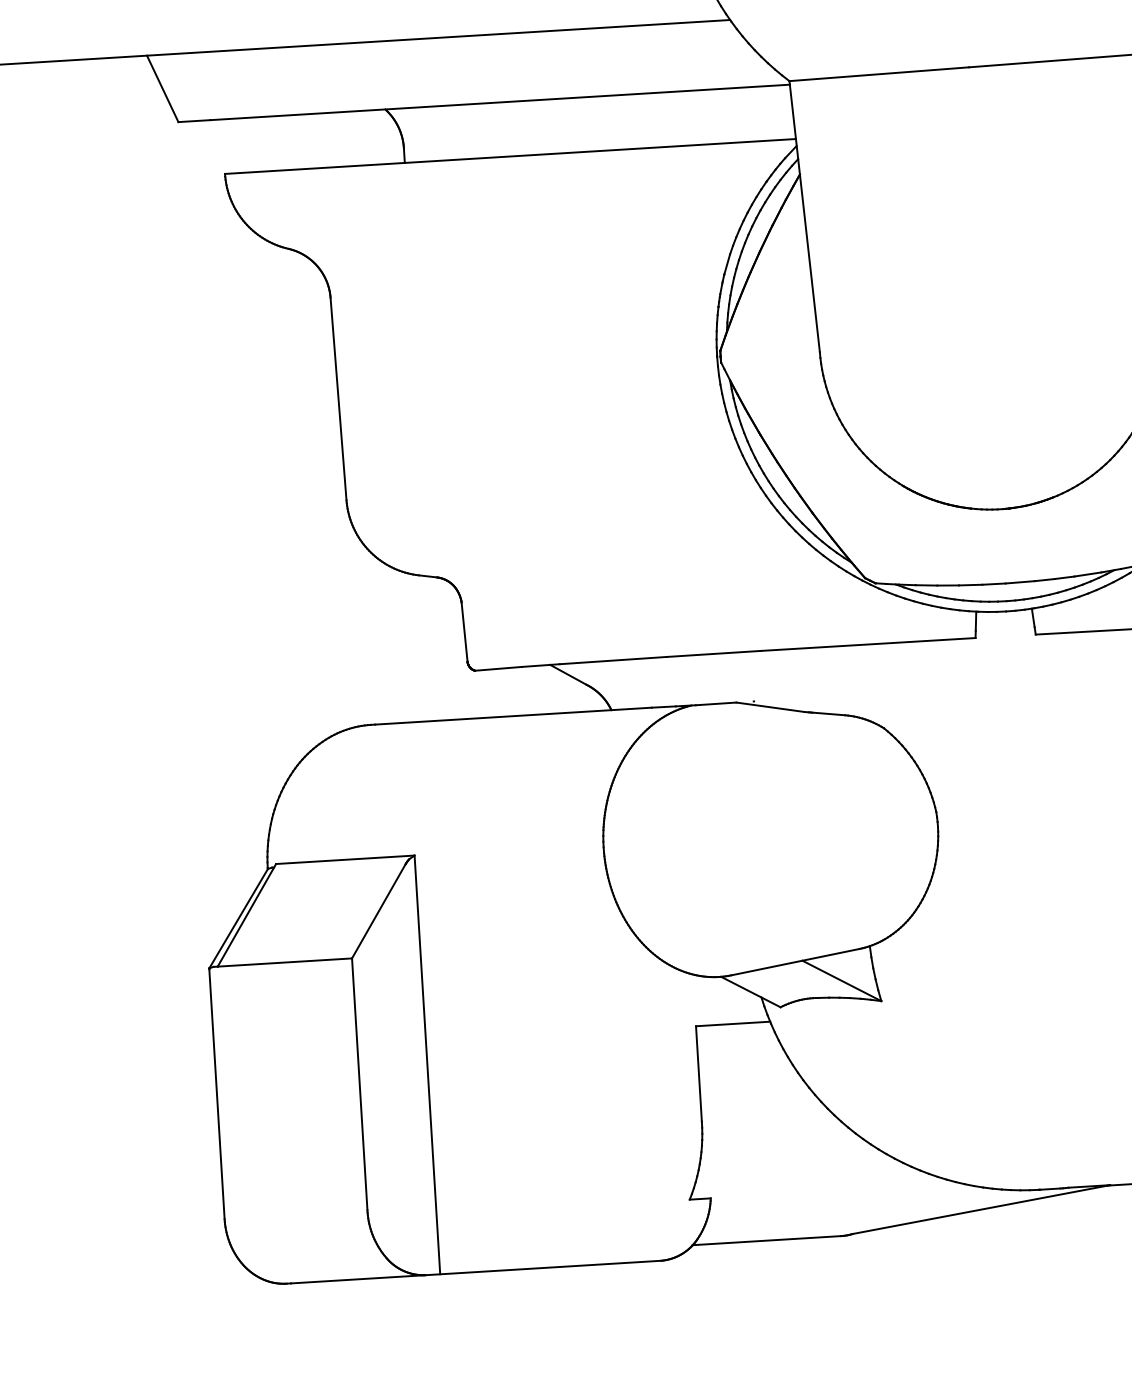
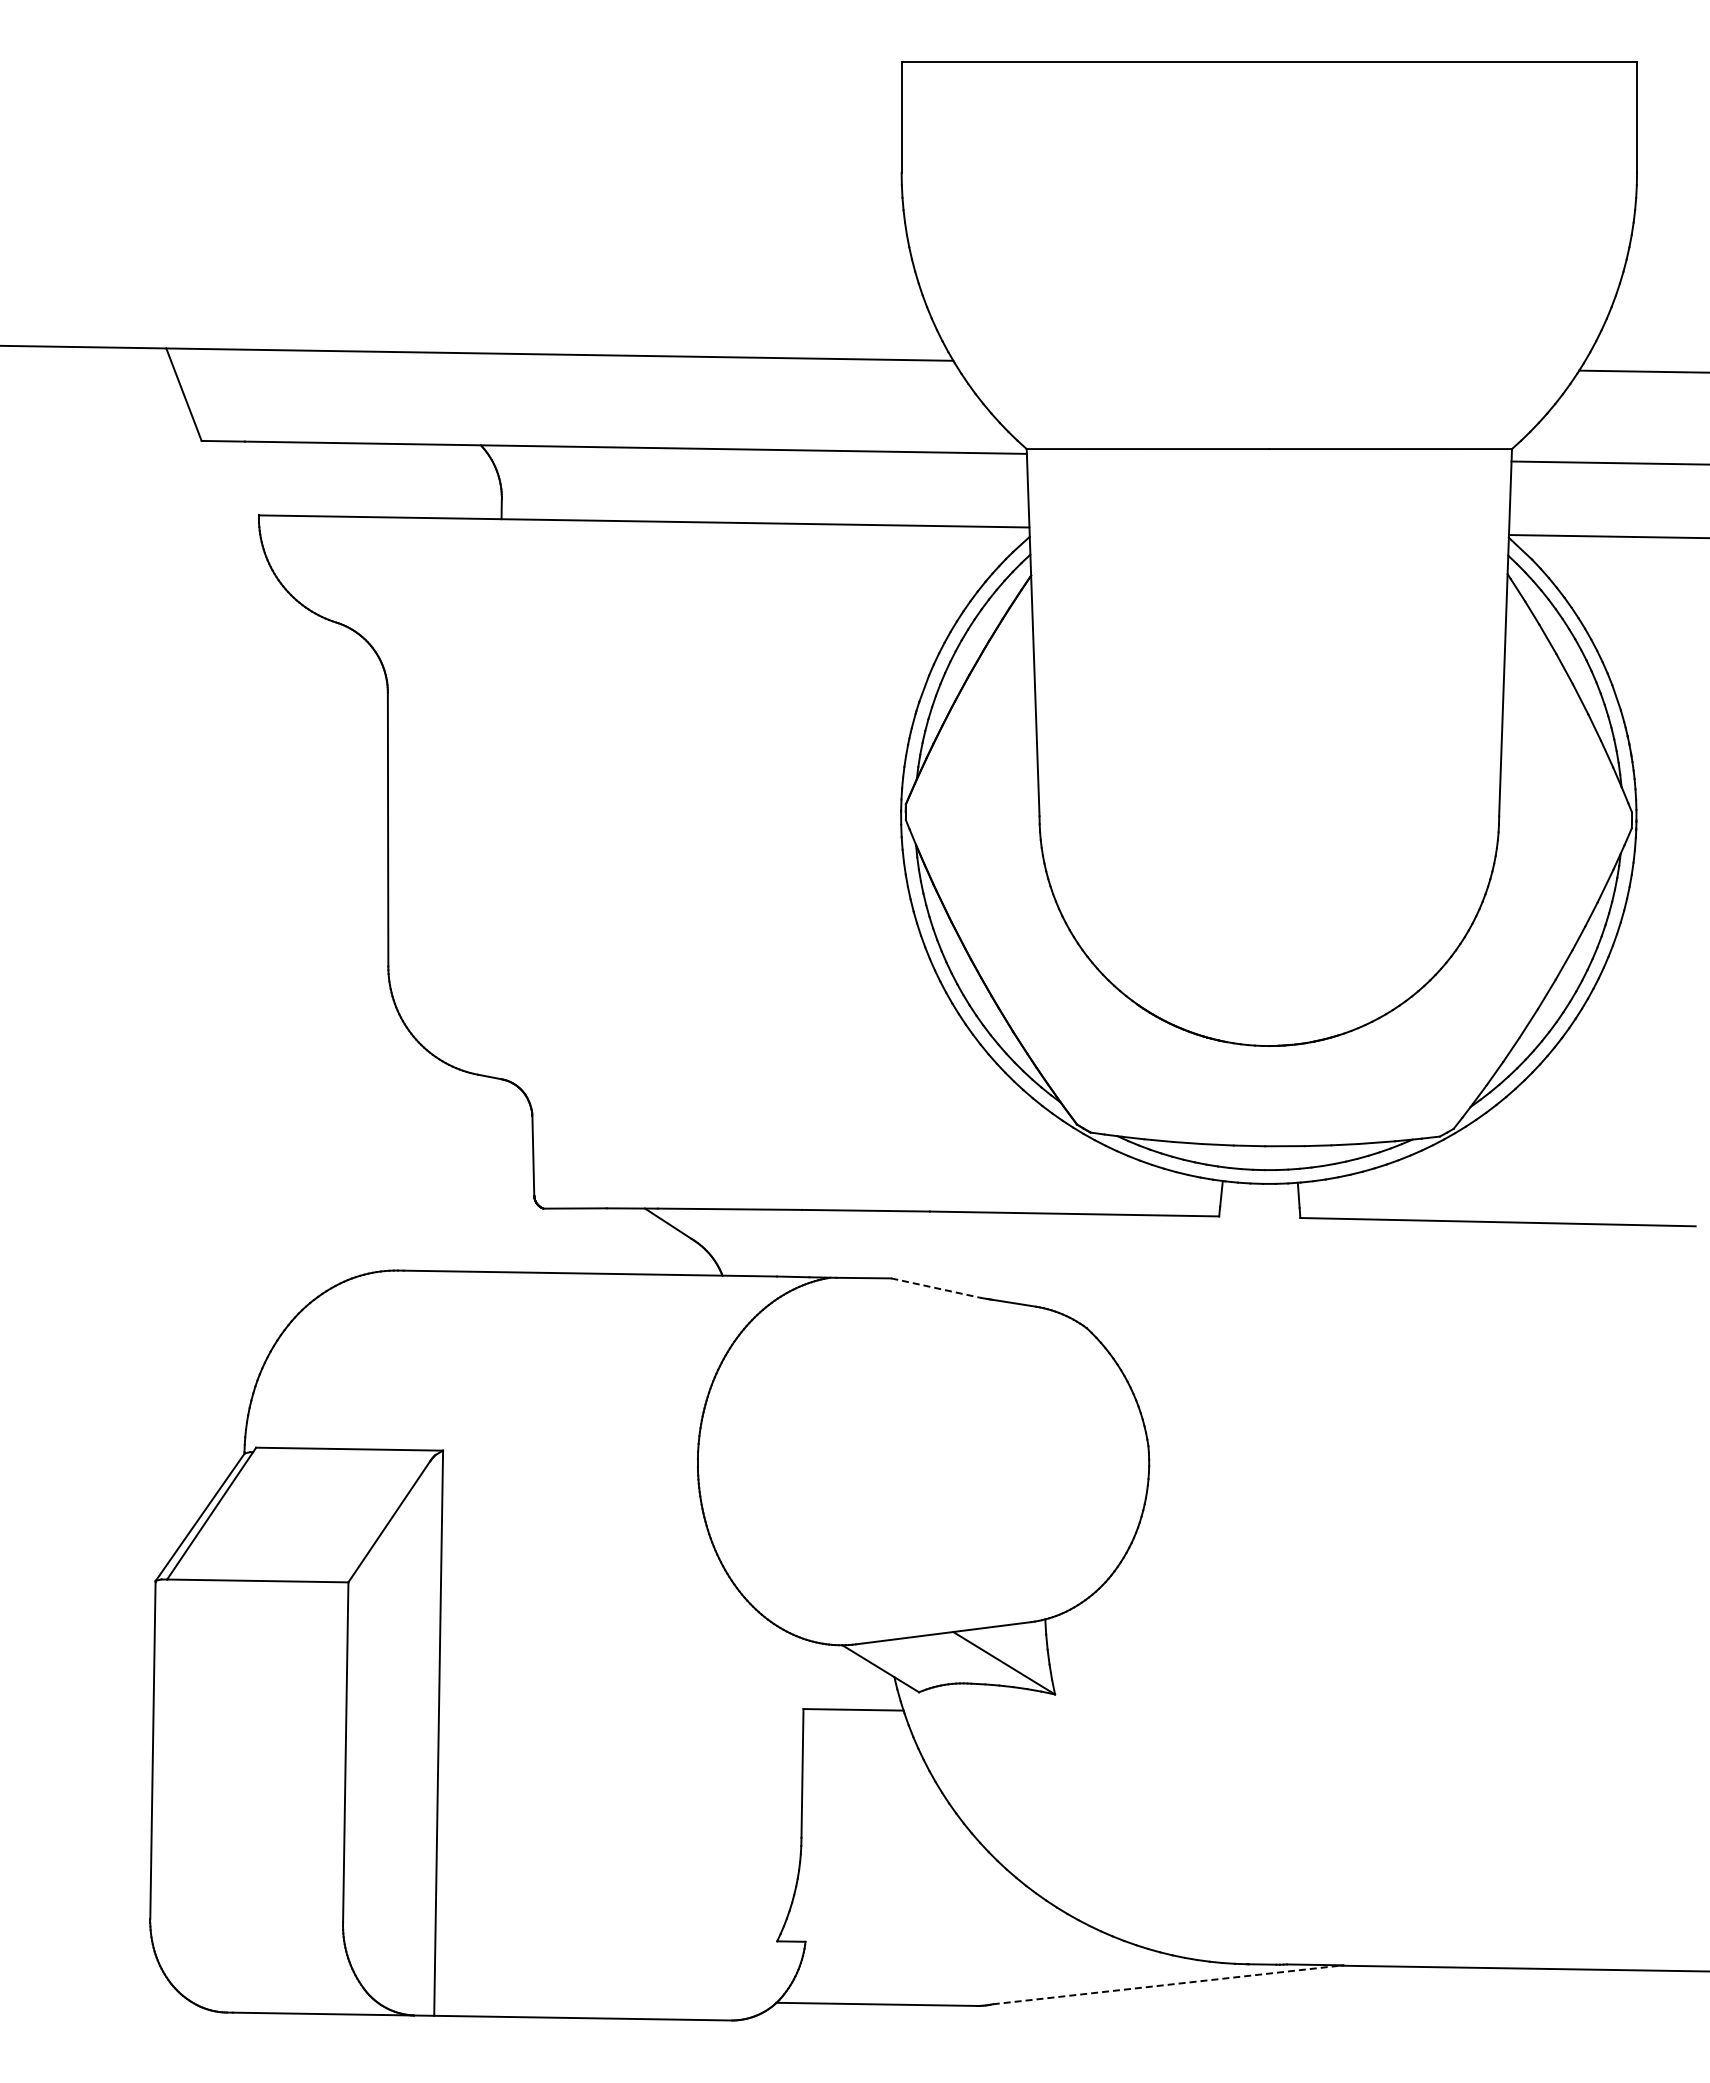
line: (771, 707) -> (937, 1288), solid -> dashed
line: (981, 1209) -> (1168, 1984), solid -> dashed

